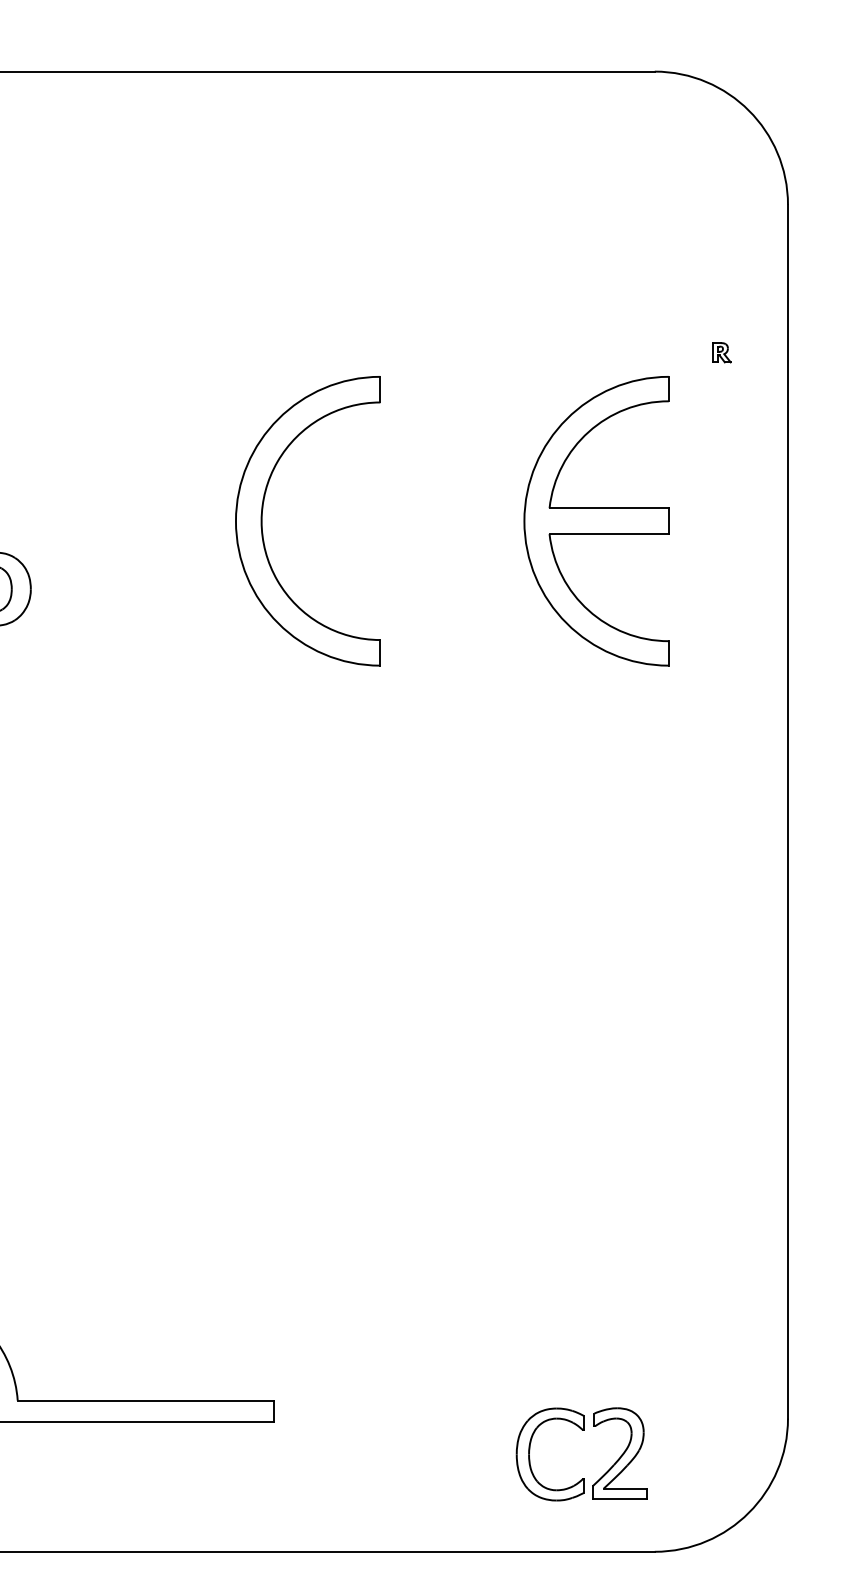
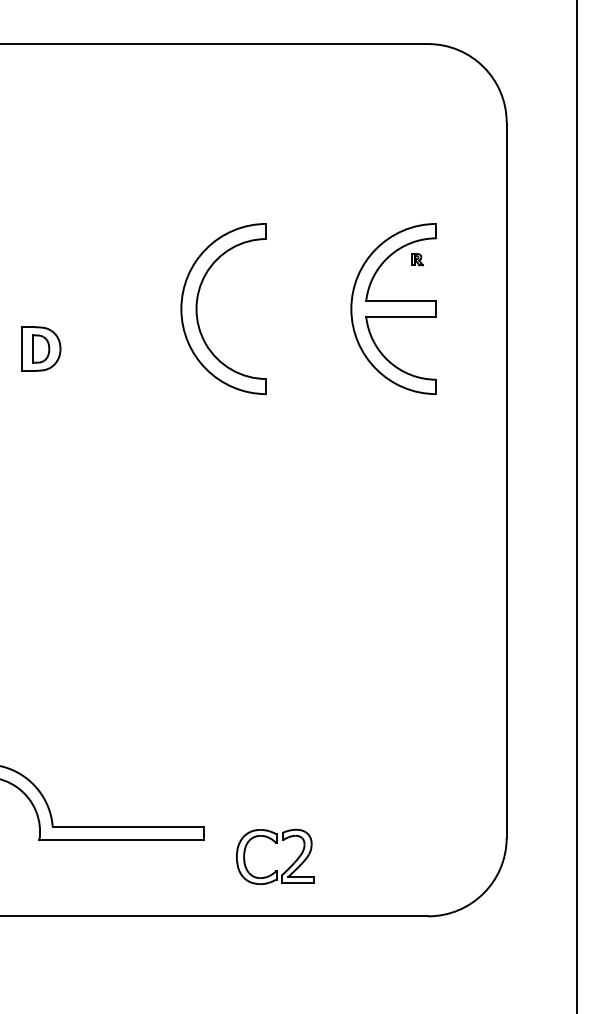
part: (721, 352) -> (417, 259), moved
part: (582, 1431) -> (275, 843), moved

